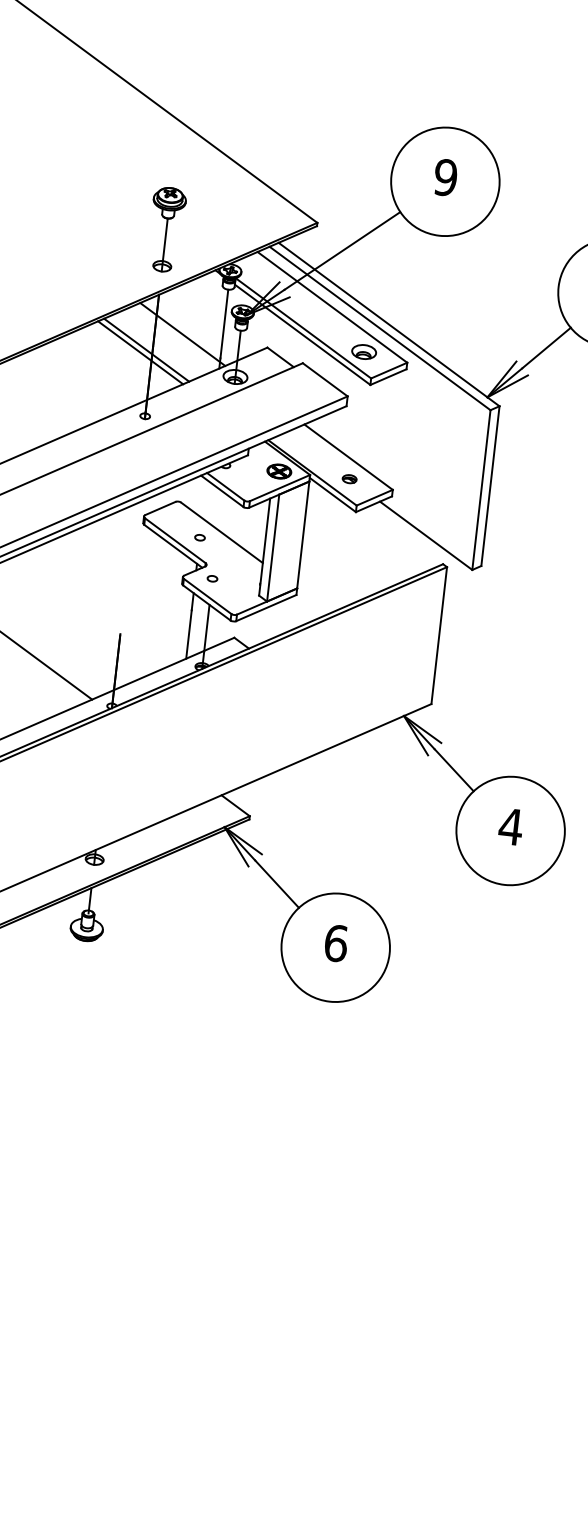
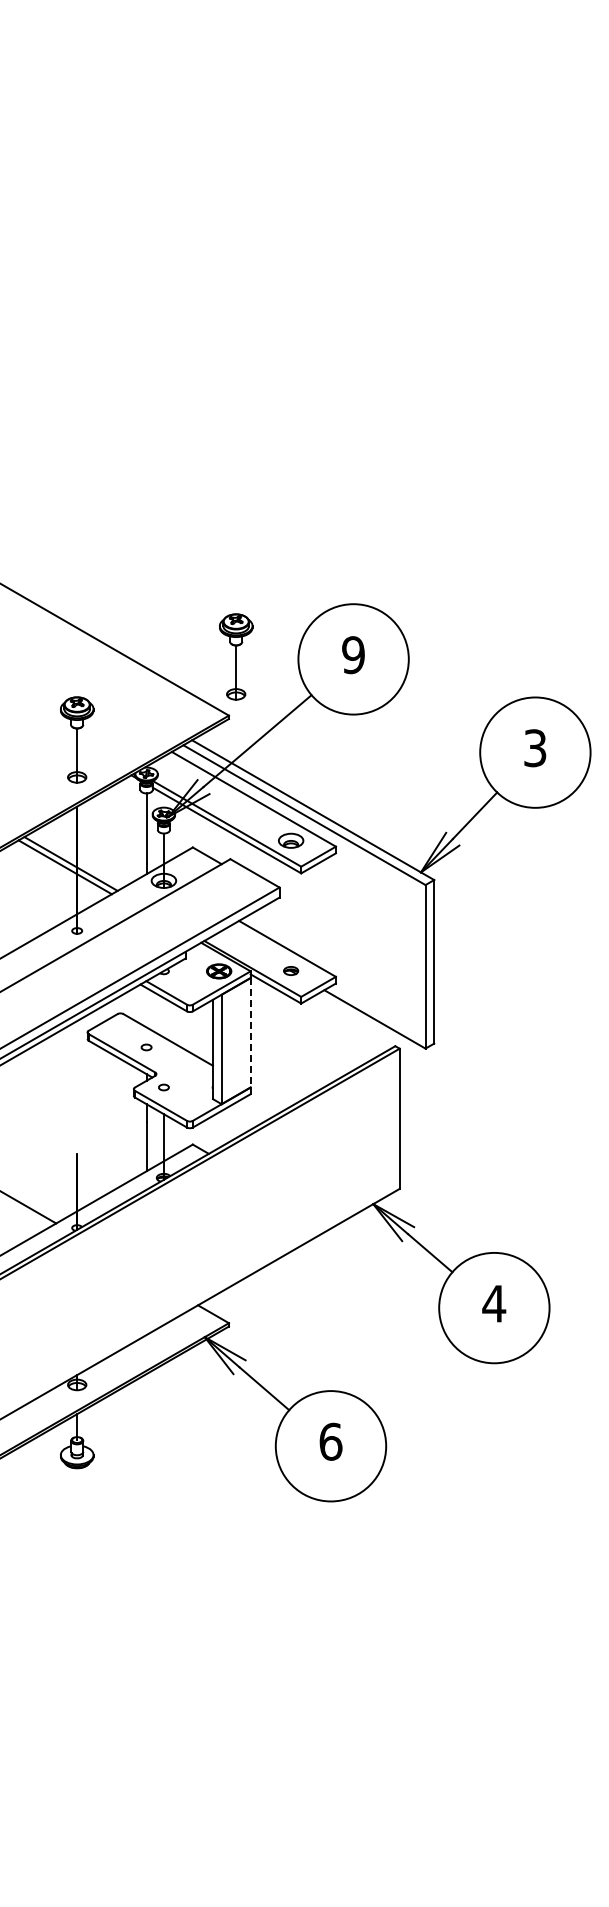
part: (331, 165) -> (236, 656), added
line: (182, 334) -> (105, 843), removed
line: (303, 534) -> (250, 1032), solid -> dashed

